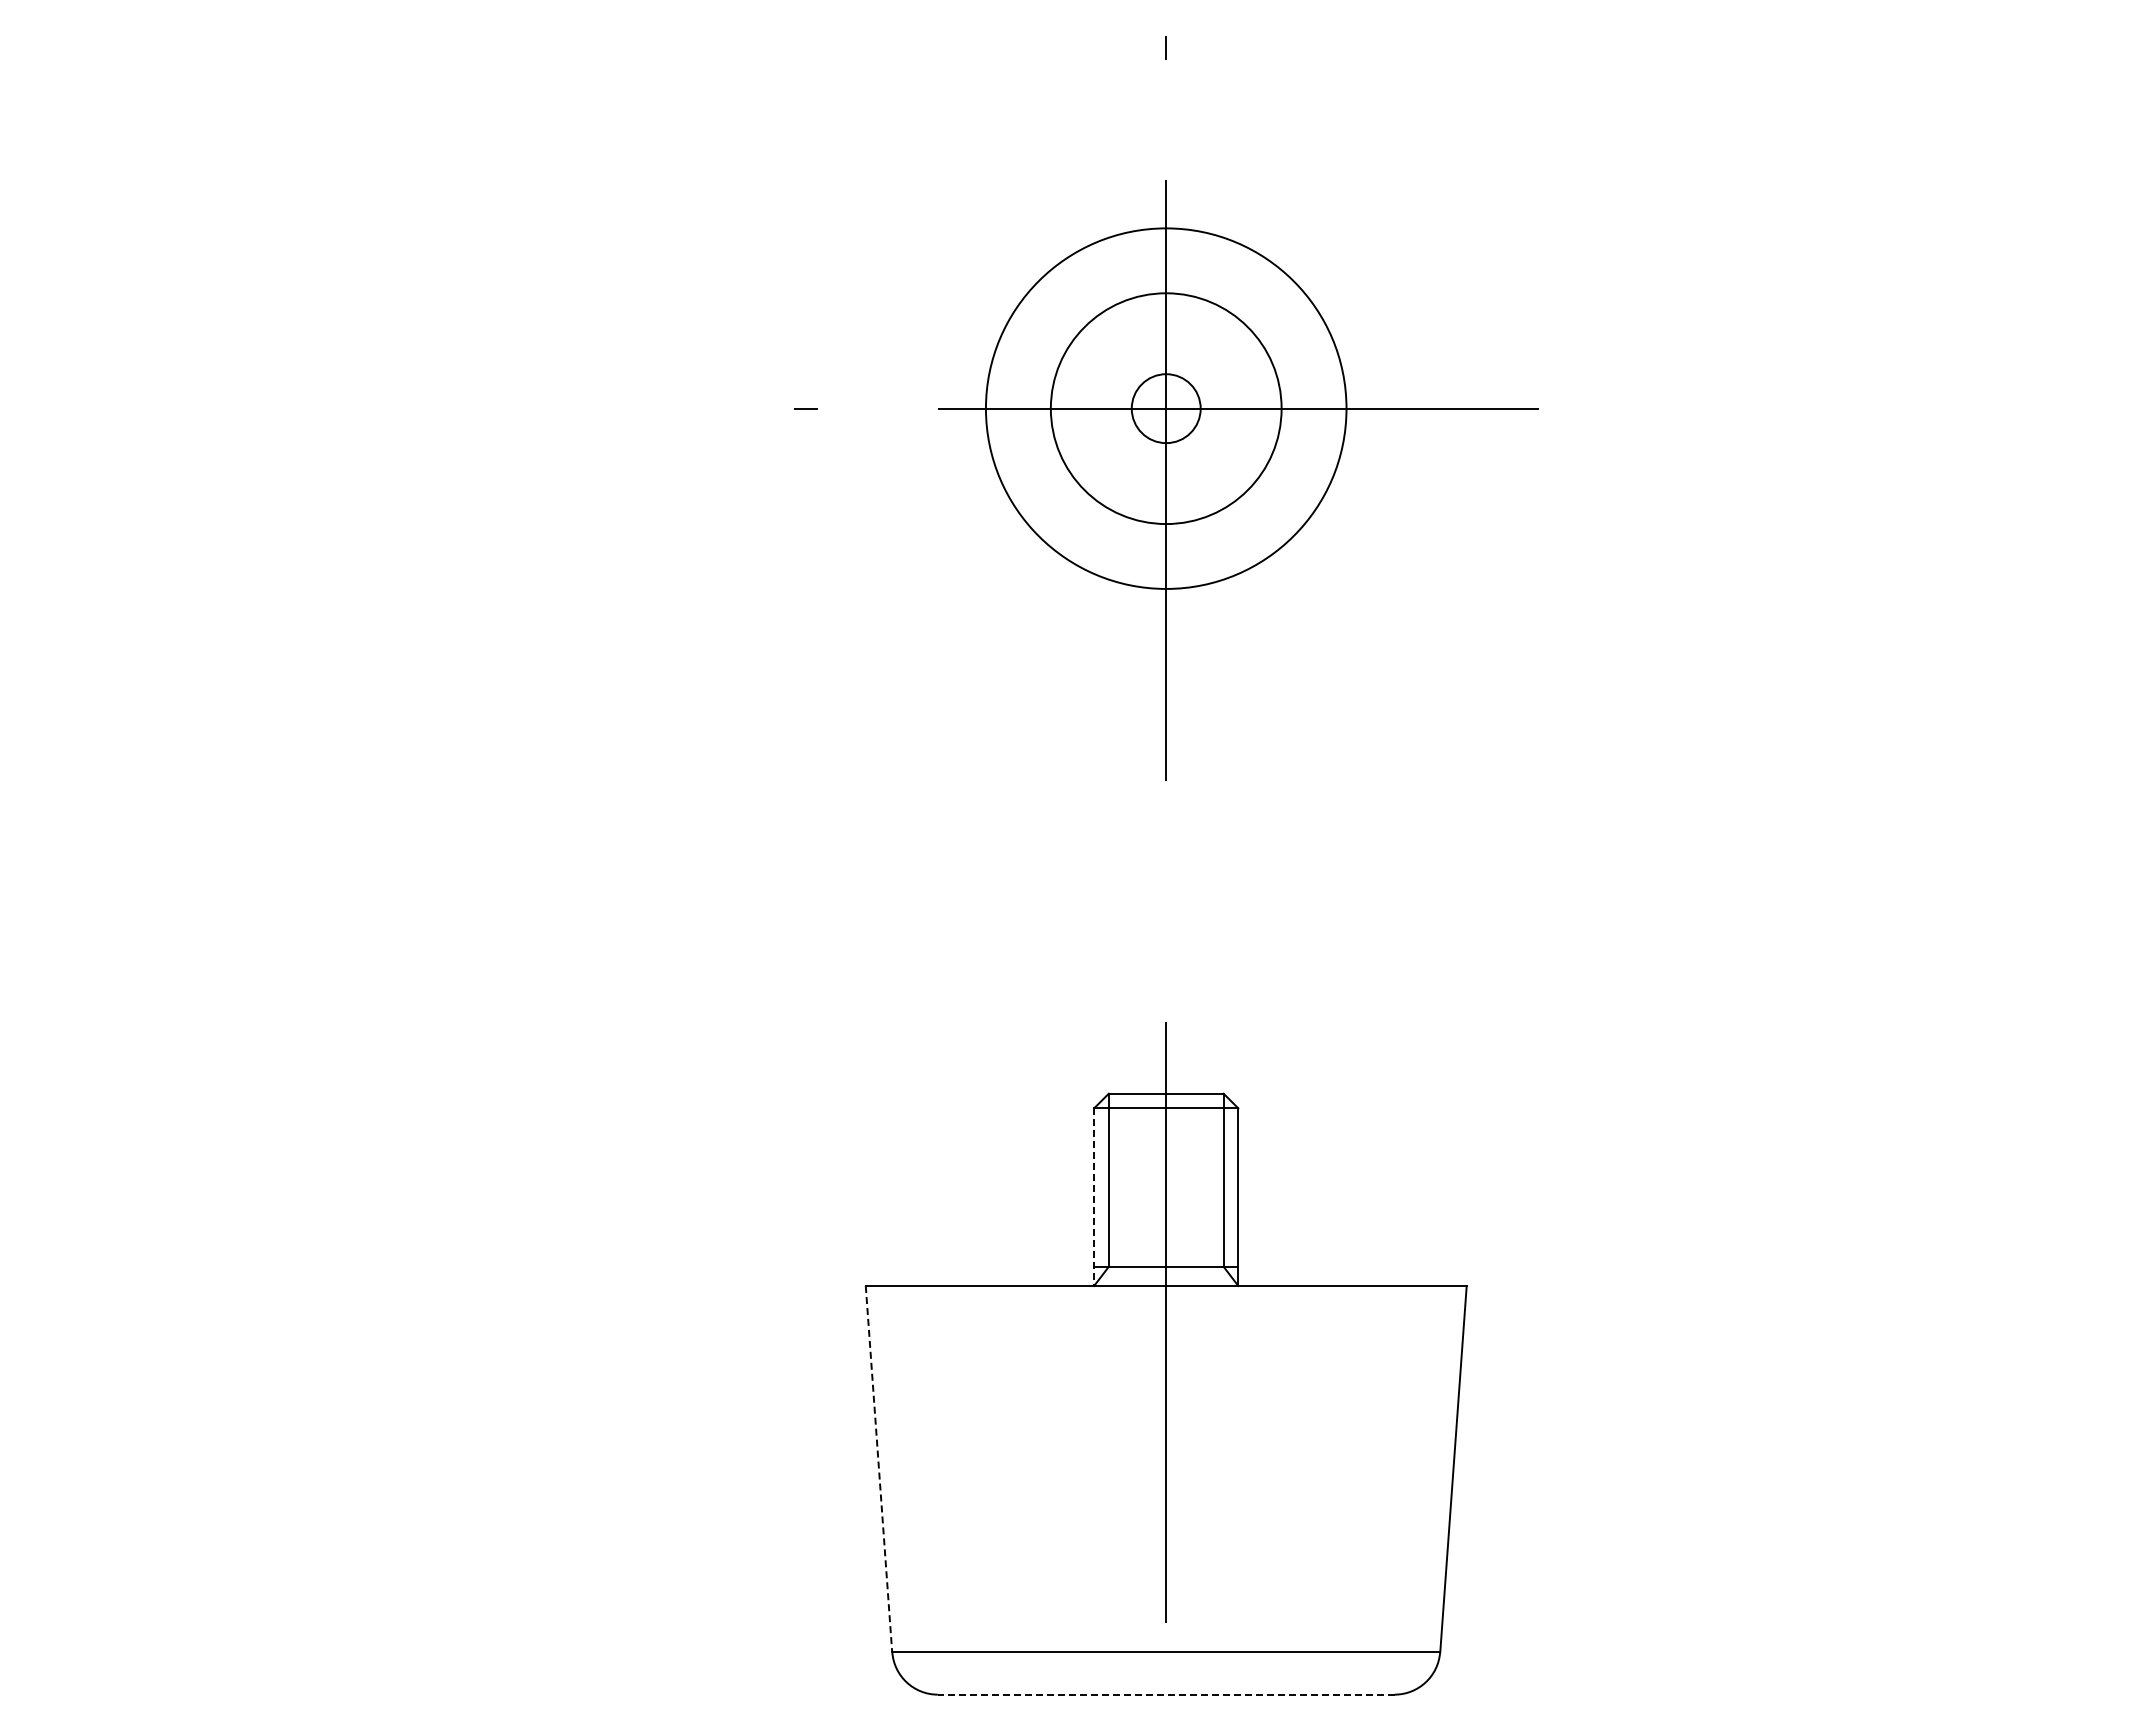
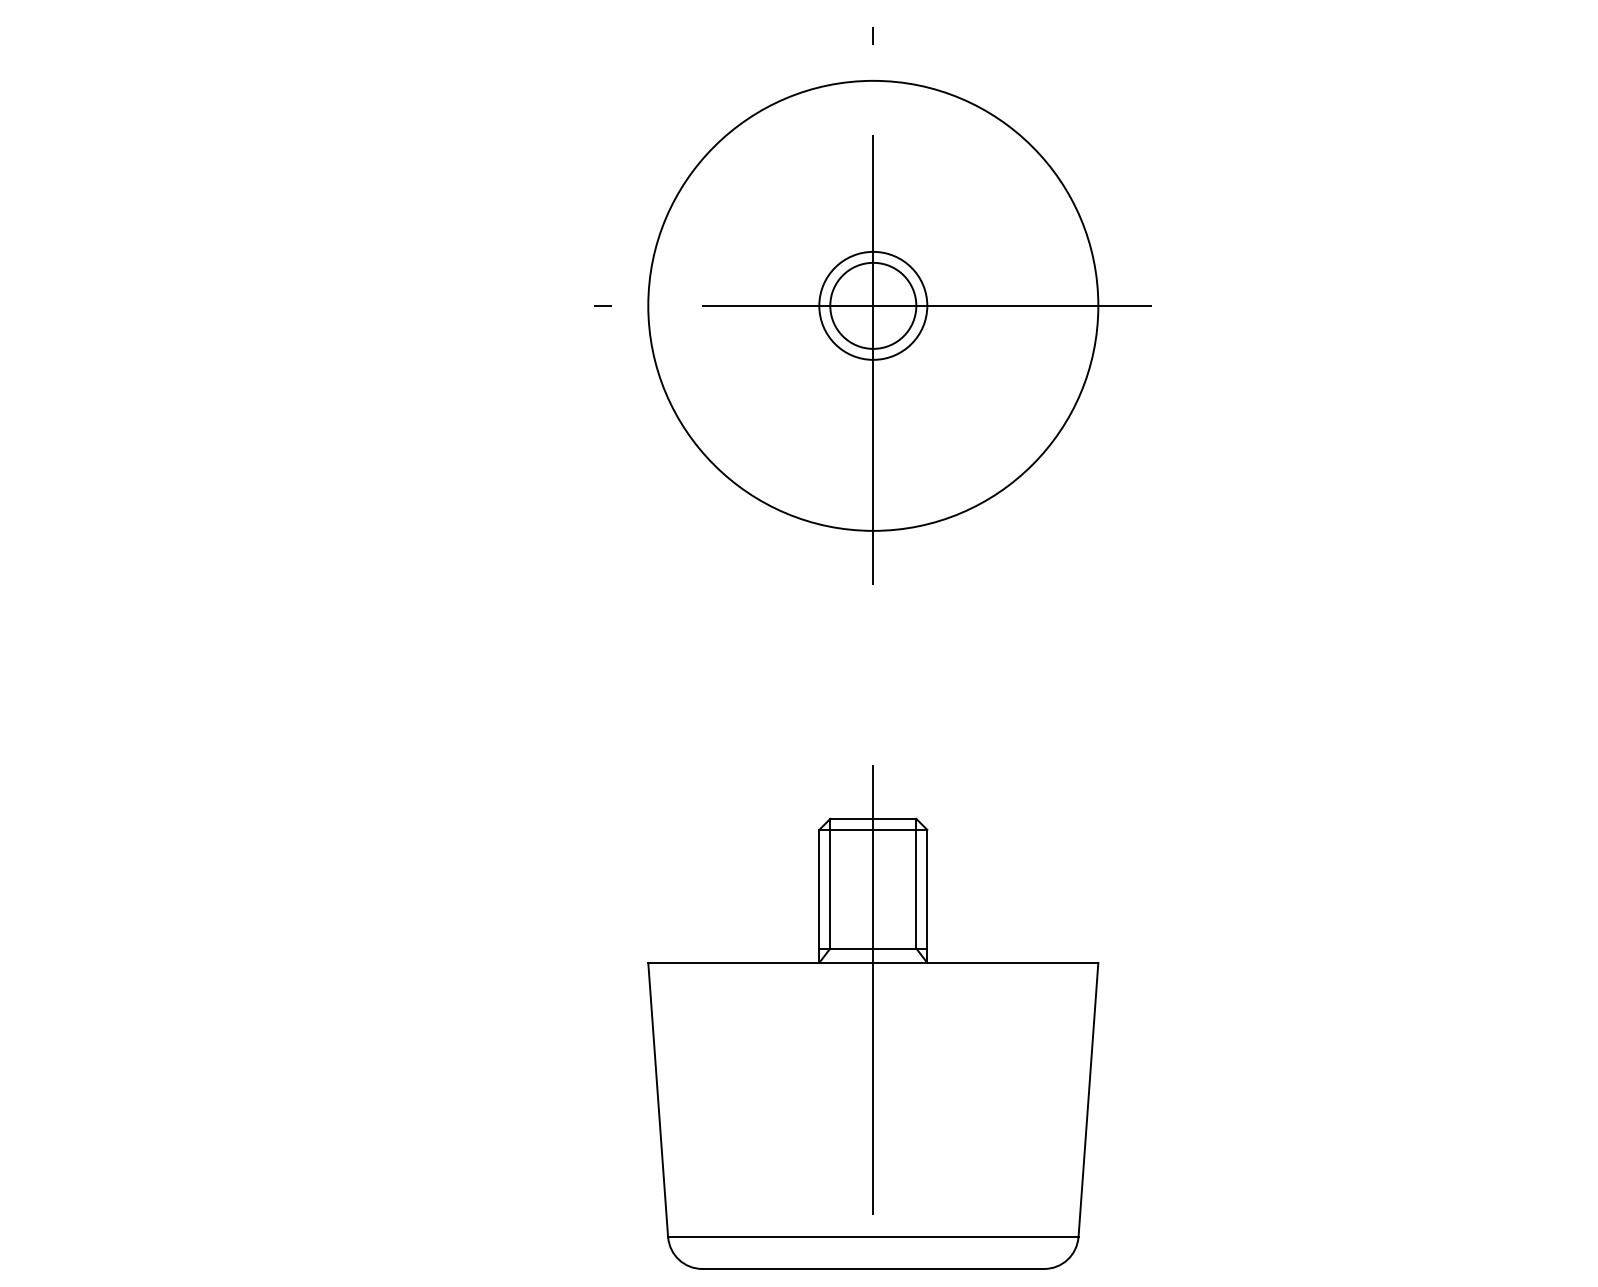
circle: (1165, 408) -> (872, 305), size x1.67
circle: (1165, 408) -> (872, 305), size x1.67
circle: (1166, 408) -> (873, 305), size x0.62
line: (1094, 1197) -> (819, 896), dashed -> solid
line: (878, 1469) -> (657, 1100), dashed -> solid
line: (1165, 1694) -> (872, 1268), dashed -> solid

